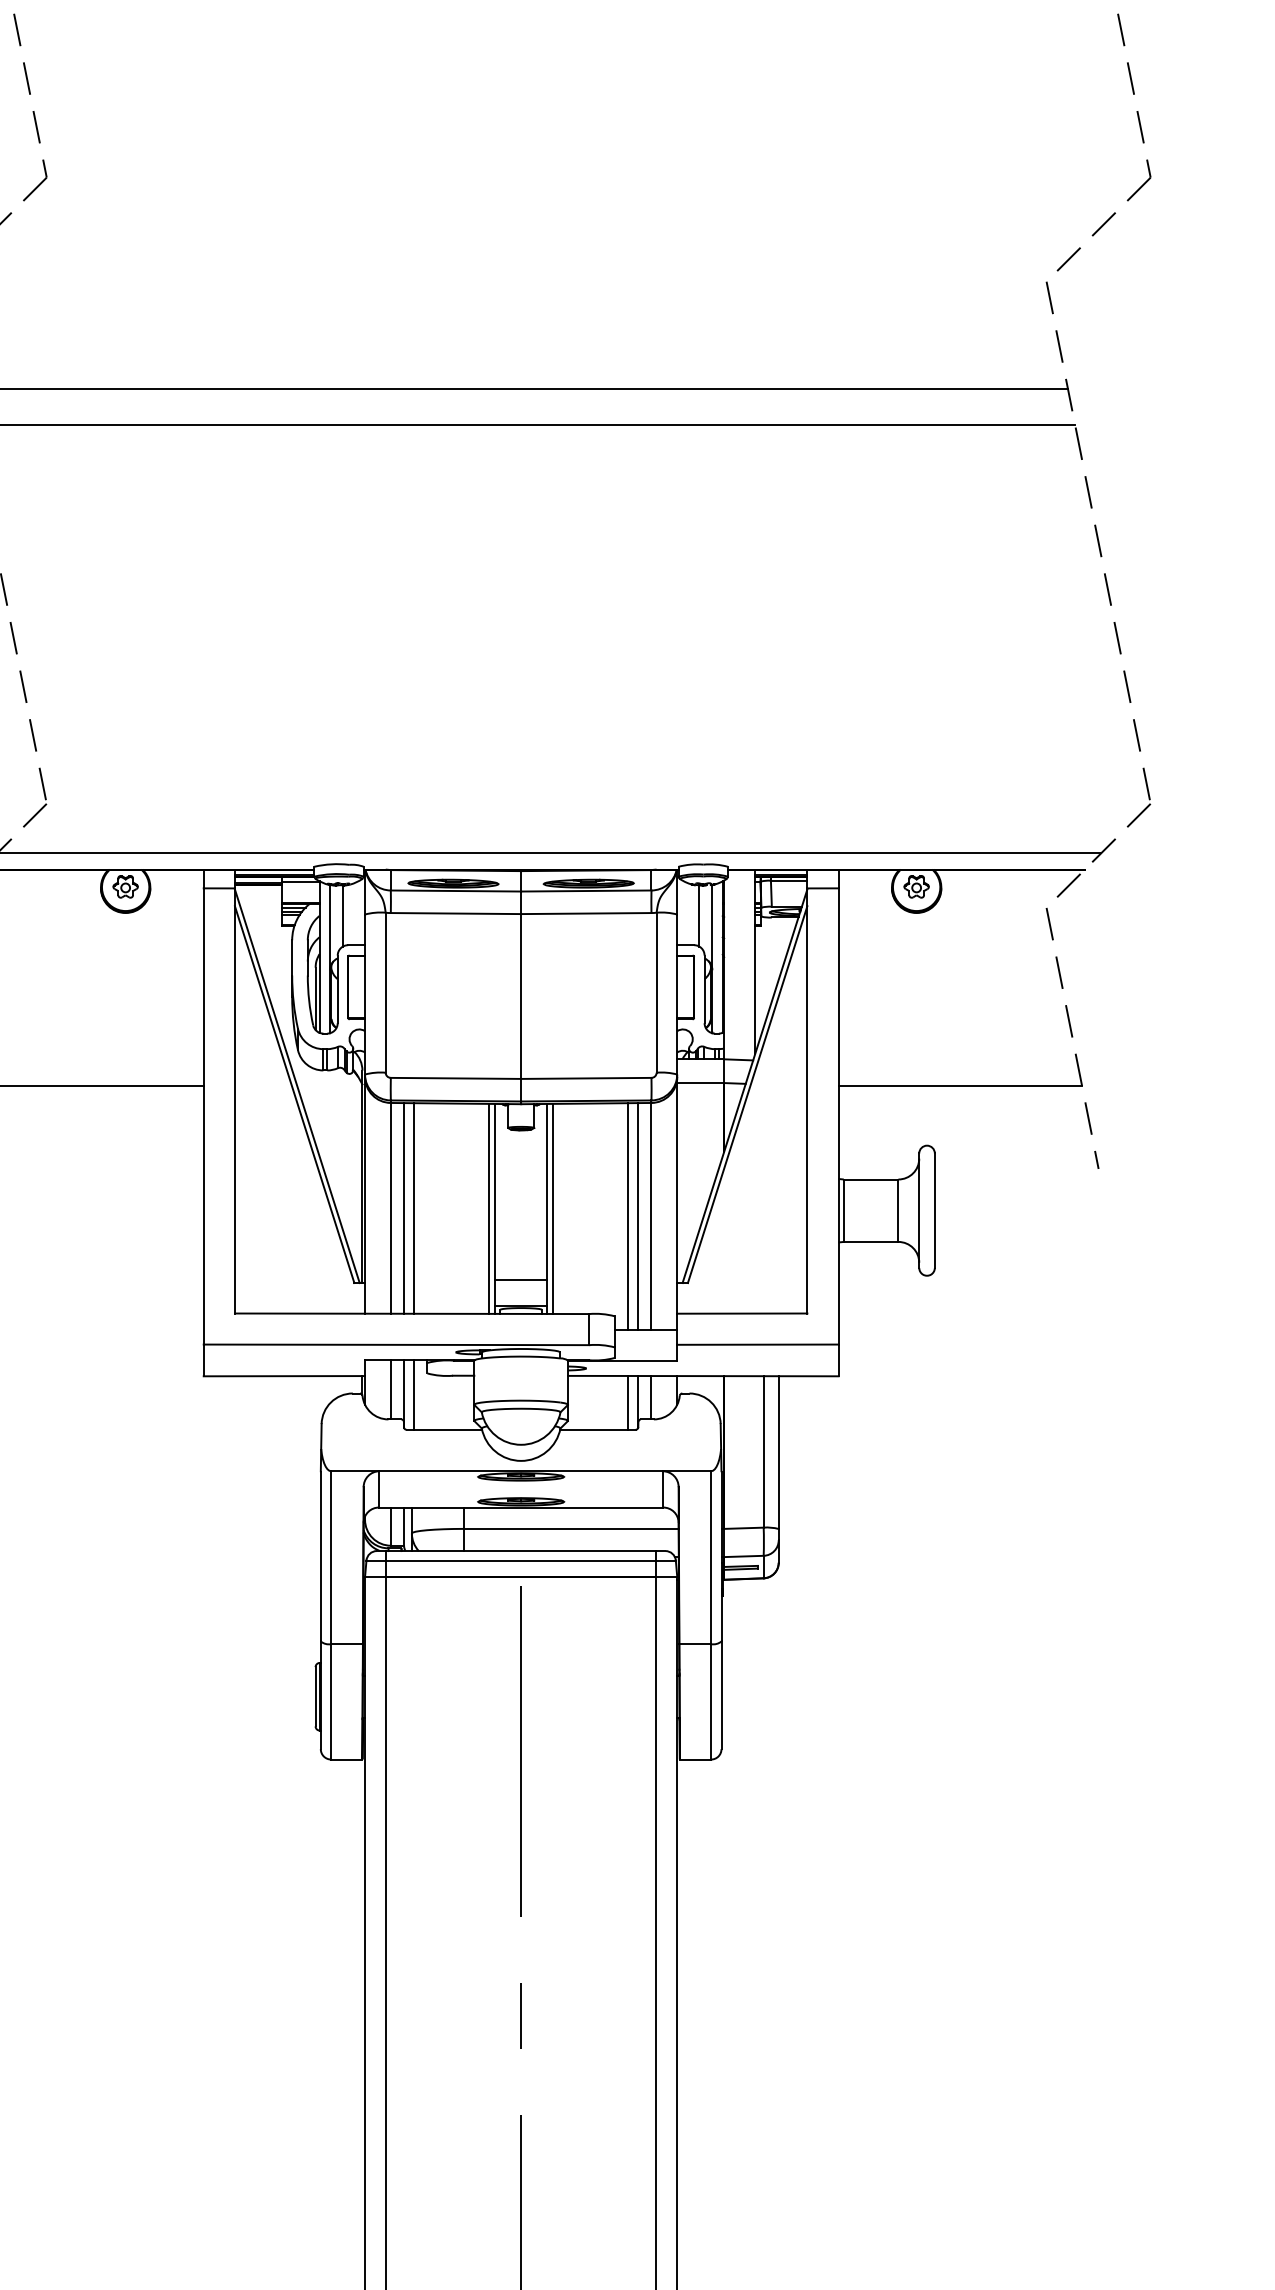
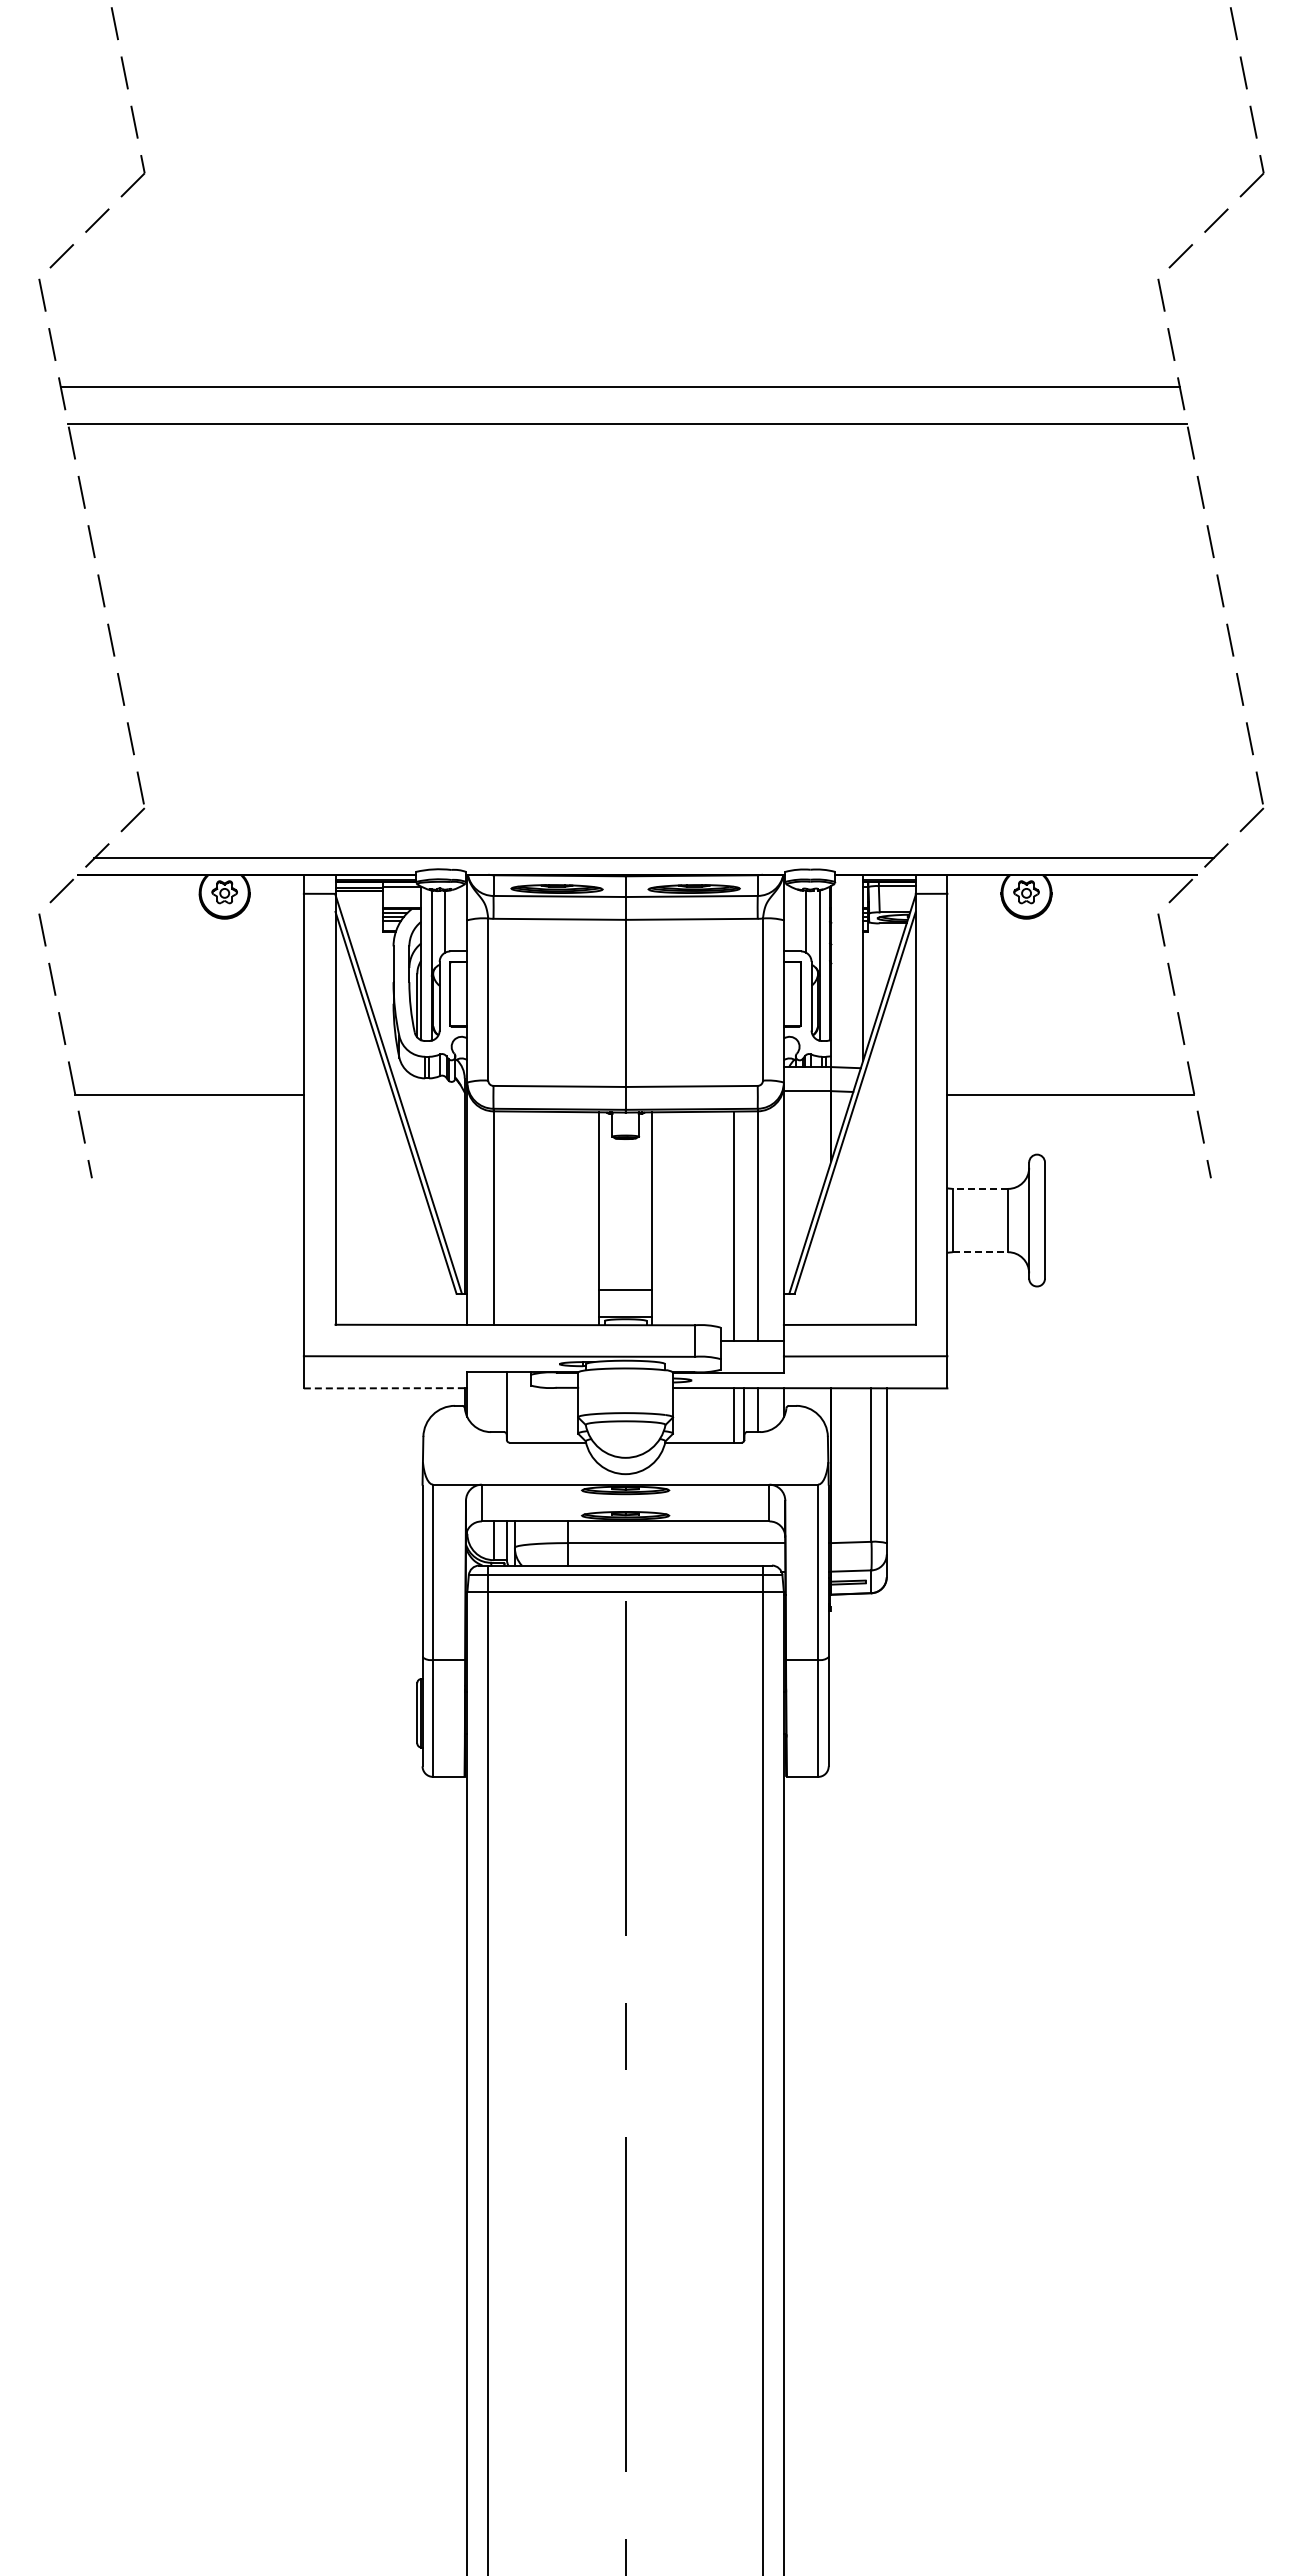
line: (871, 1179) -> (980, 1188), solid -> dashed
line: (403, 1208) -> (506, 1218), removed
line: (414, 1208) -> (517, 1218), removed
line: (489, 1208) -> (593, 1218), removed
line: (552, 1208) -> (657, 1218), removed
line: (638, 1216) -> (744, 1226), removed
line: (871, 1242) -> (980, 1252), solid -> dashed
line: (284, 1376) -> (385, 1388), solid -> dashed
line: (390, 1390) -> (493, 1402), removed
line: (414, 1395) -> (517, 1407), removed

